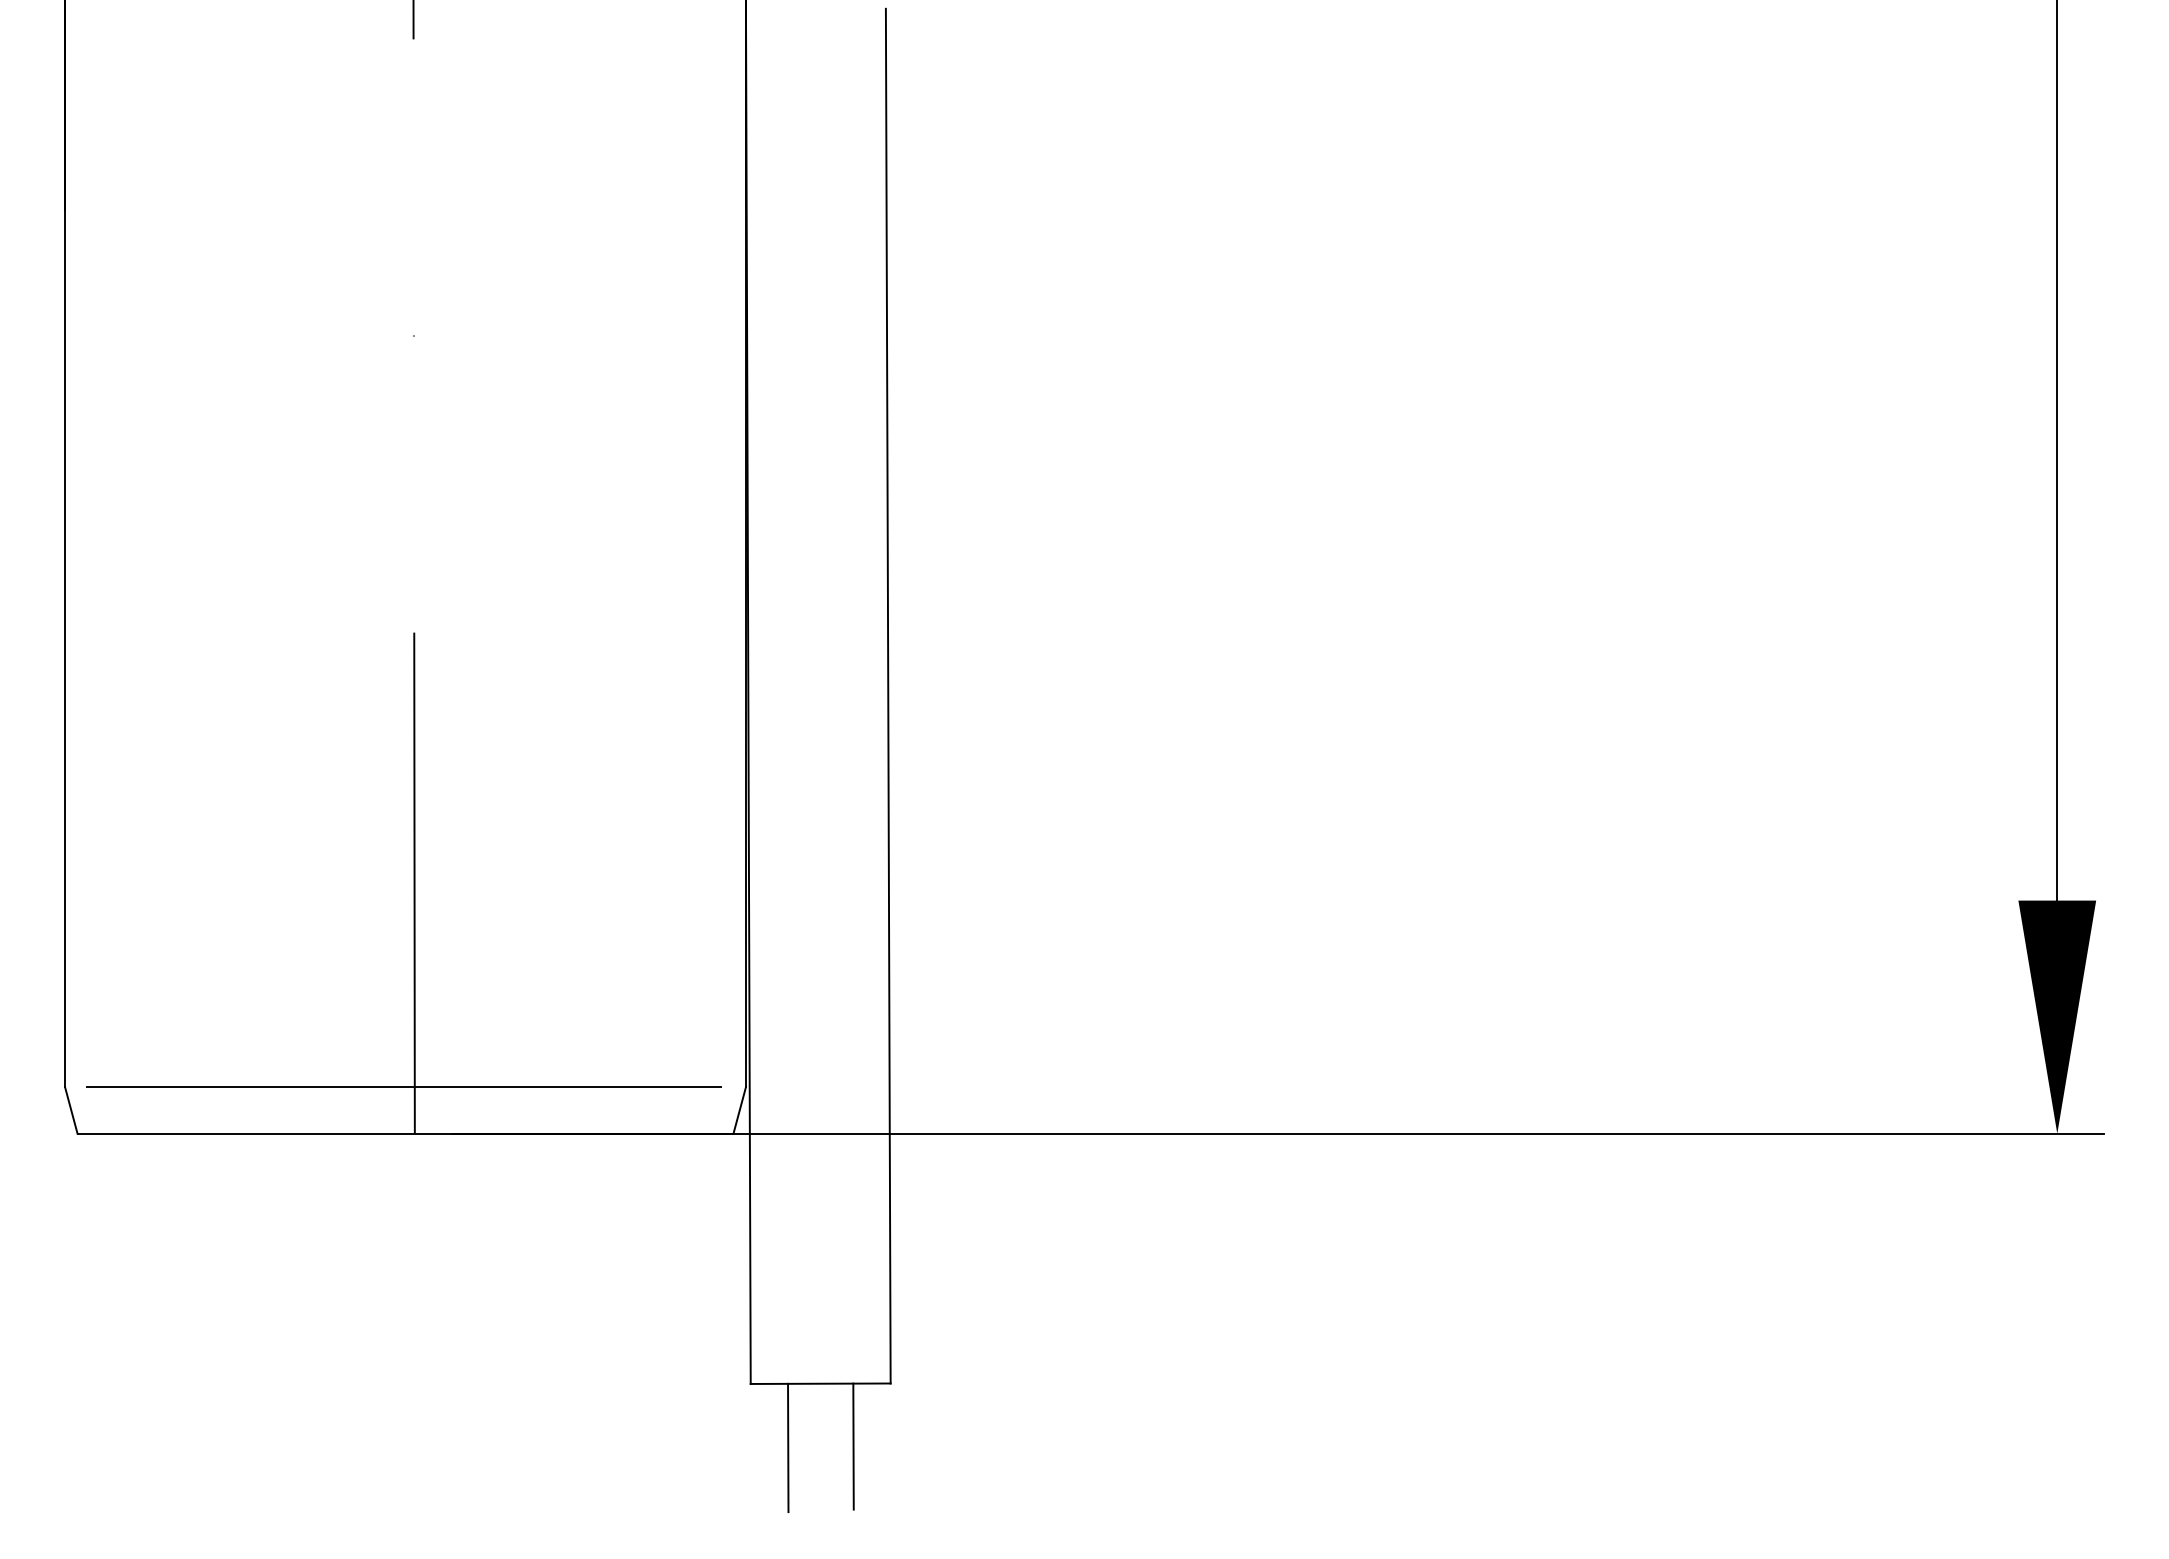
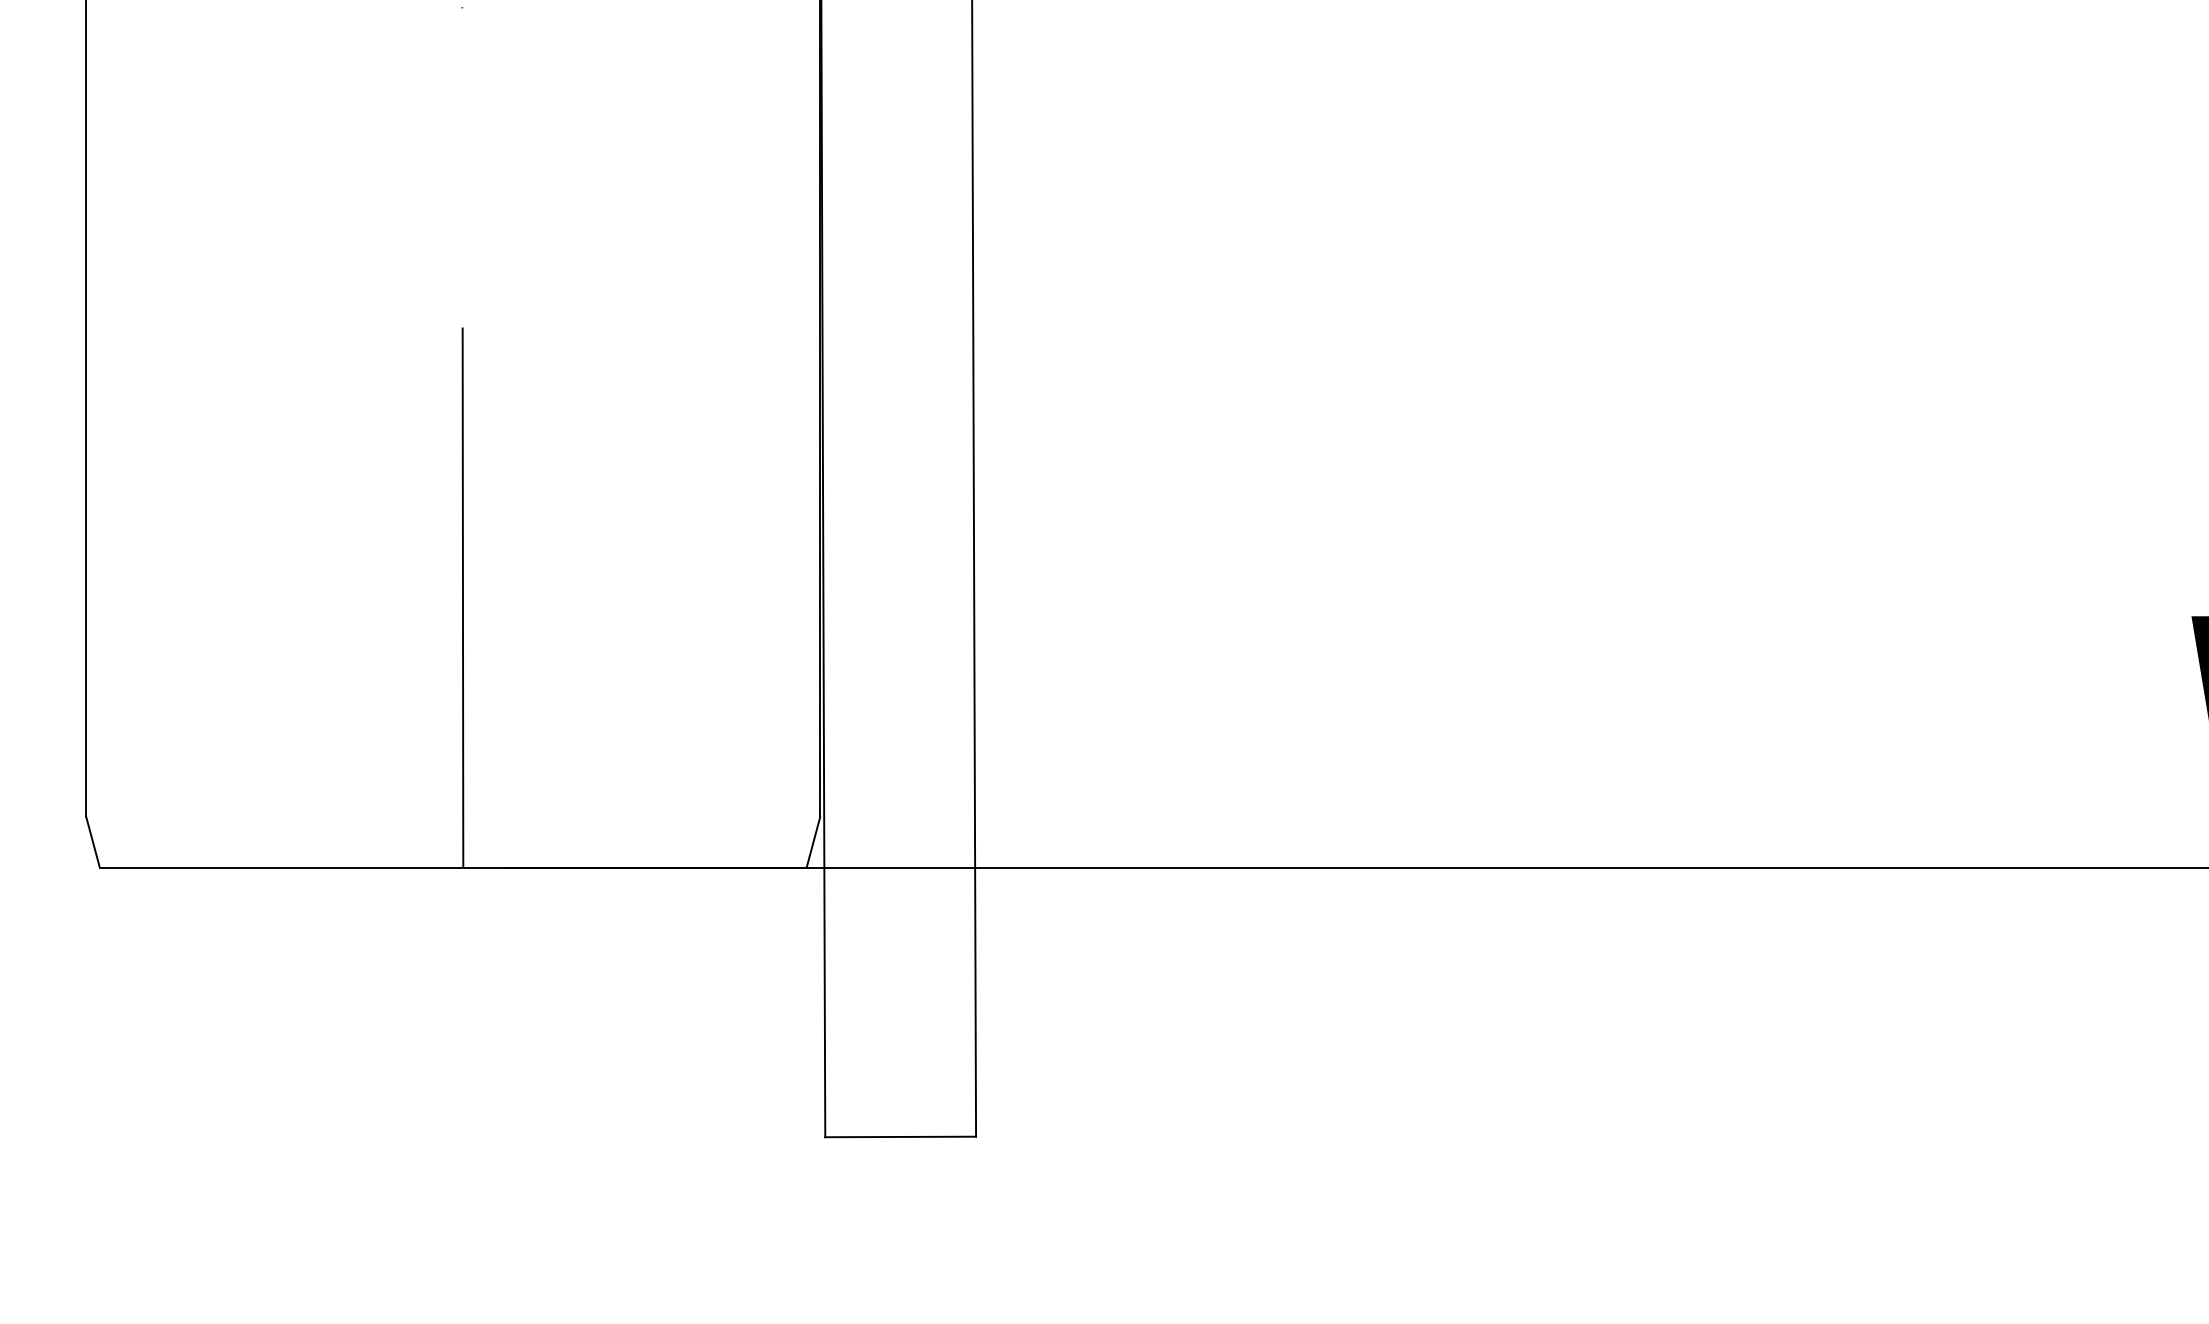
line: (404, 1087) -> (452, 817), removed
line: (853, 1446) -> (936, 1204), removed
line: (788, 1447) -> (865, 1205), removed

